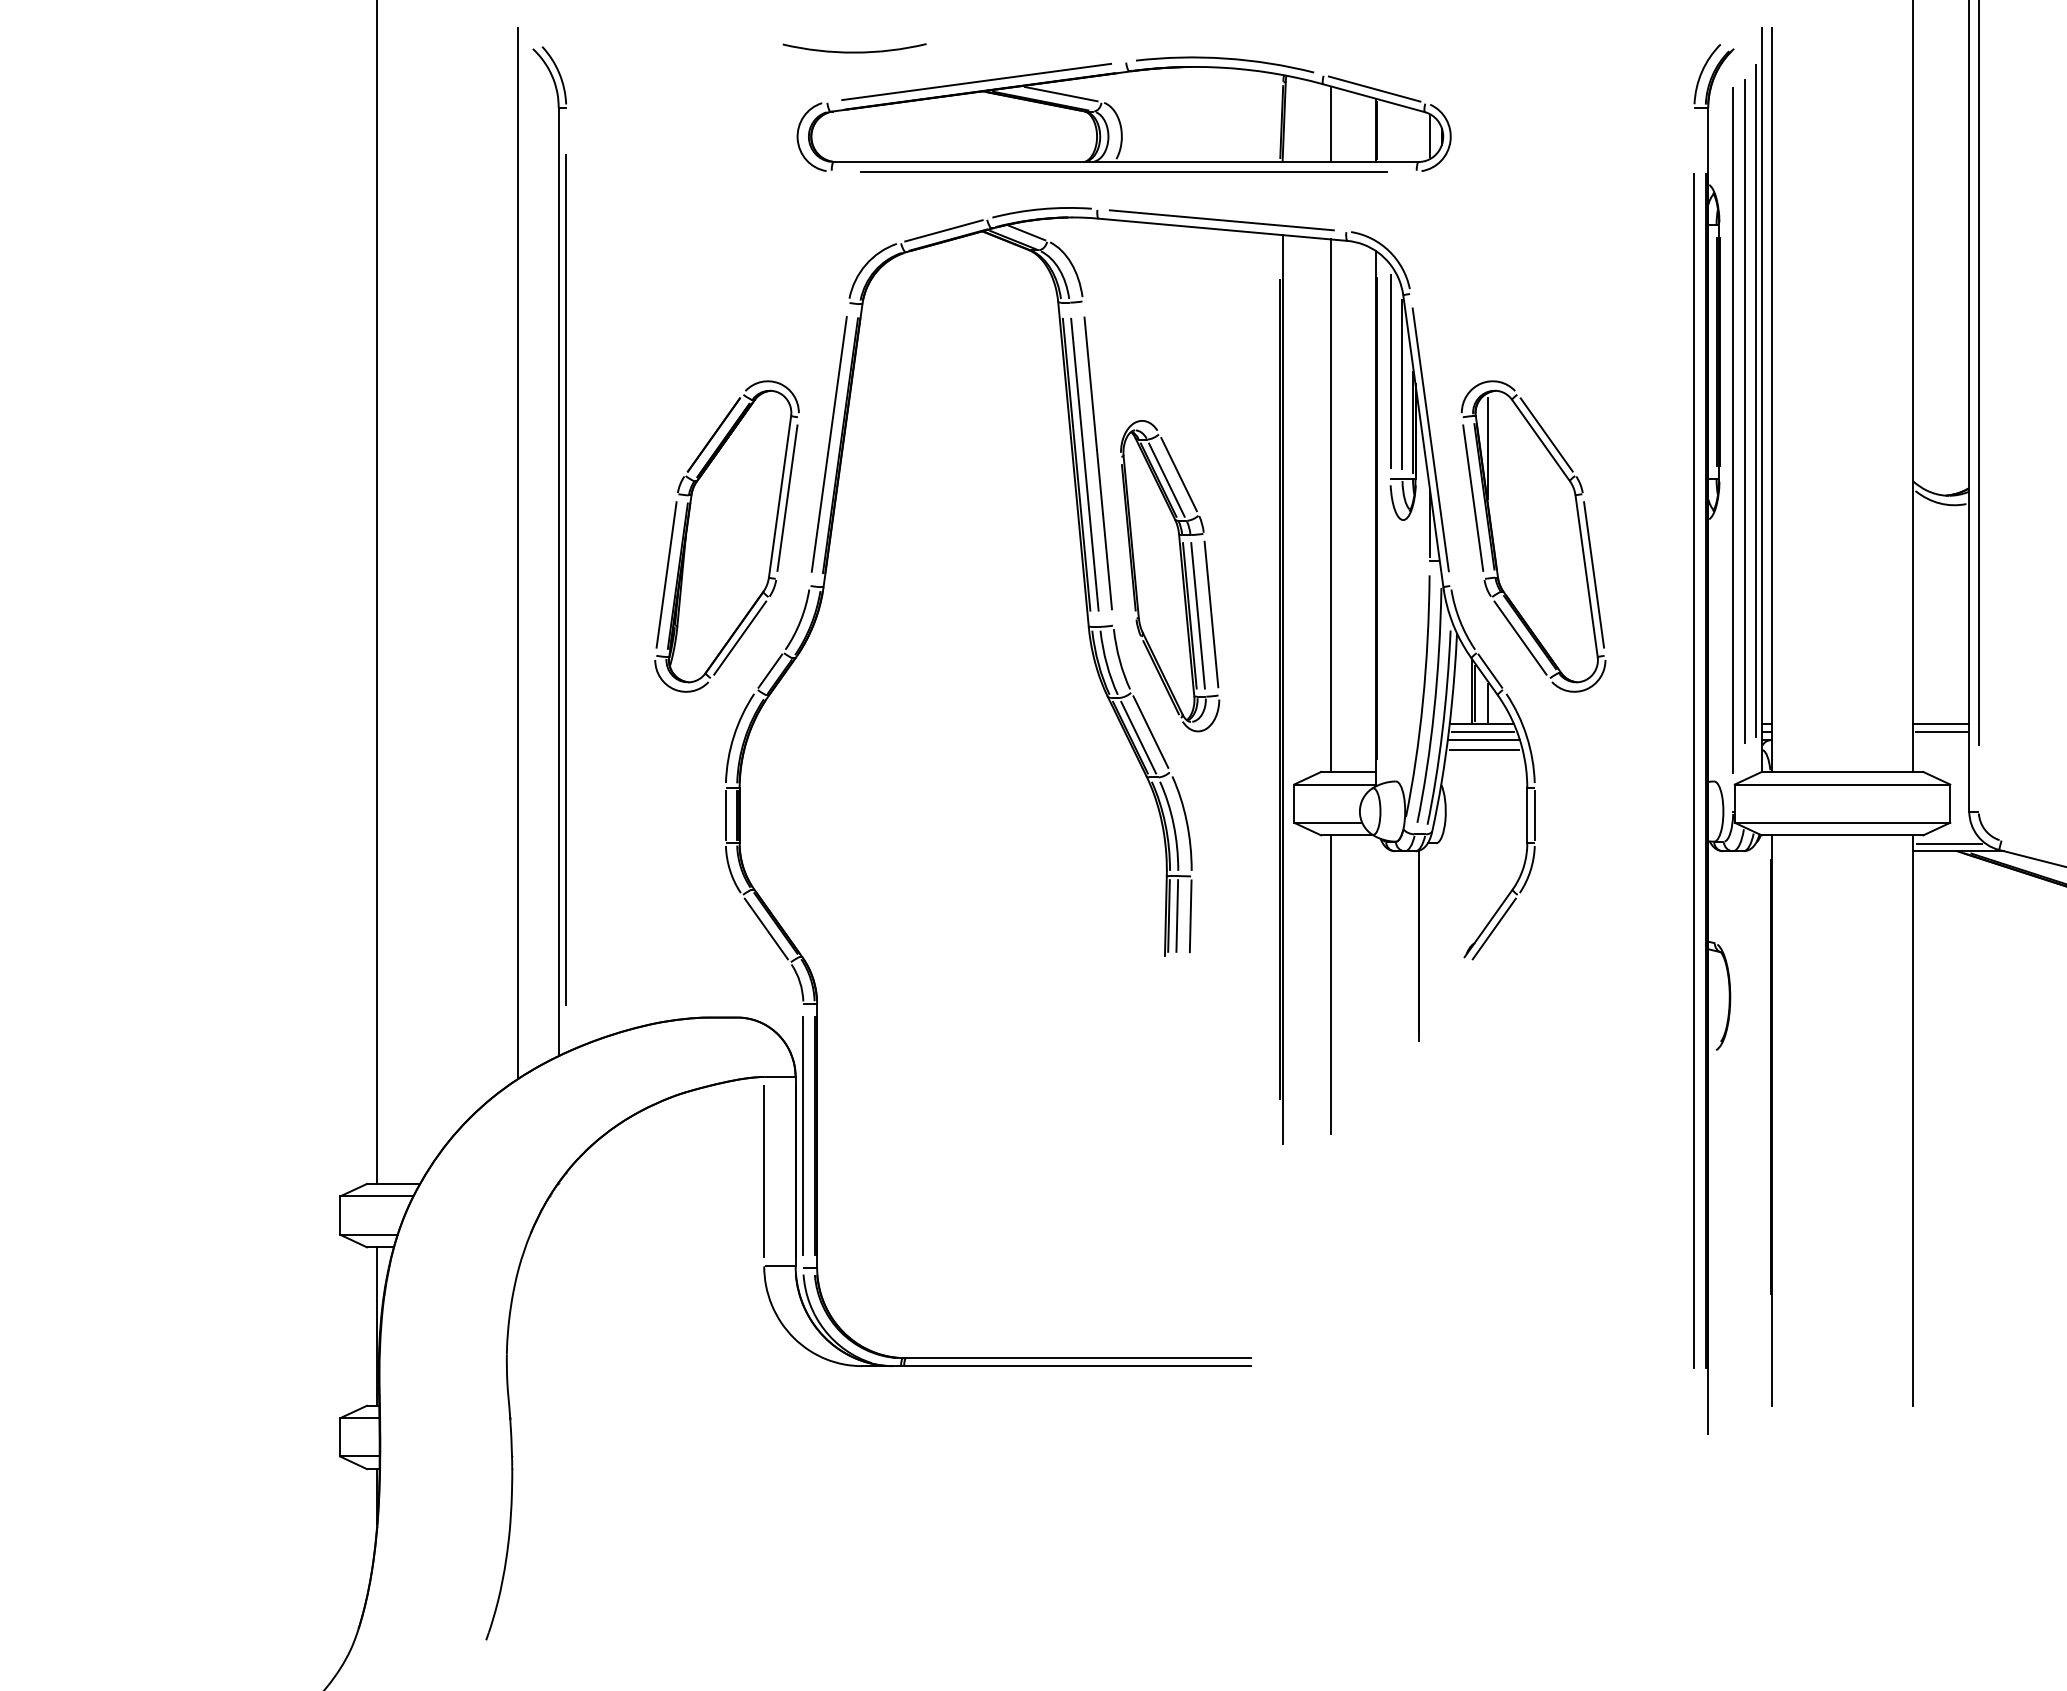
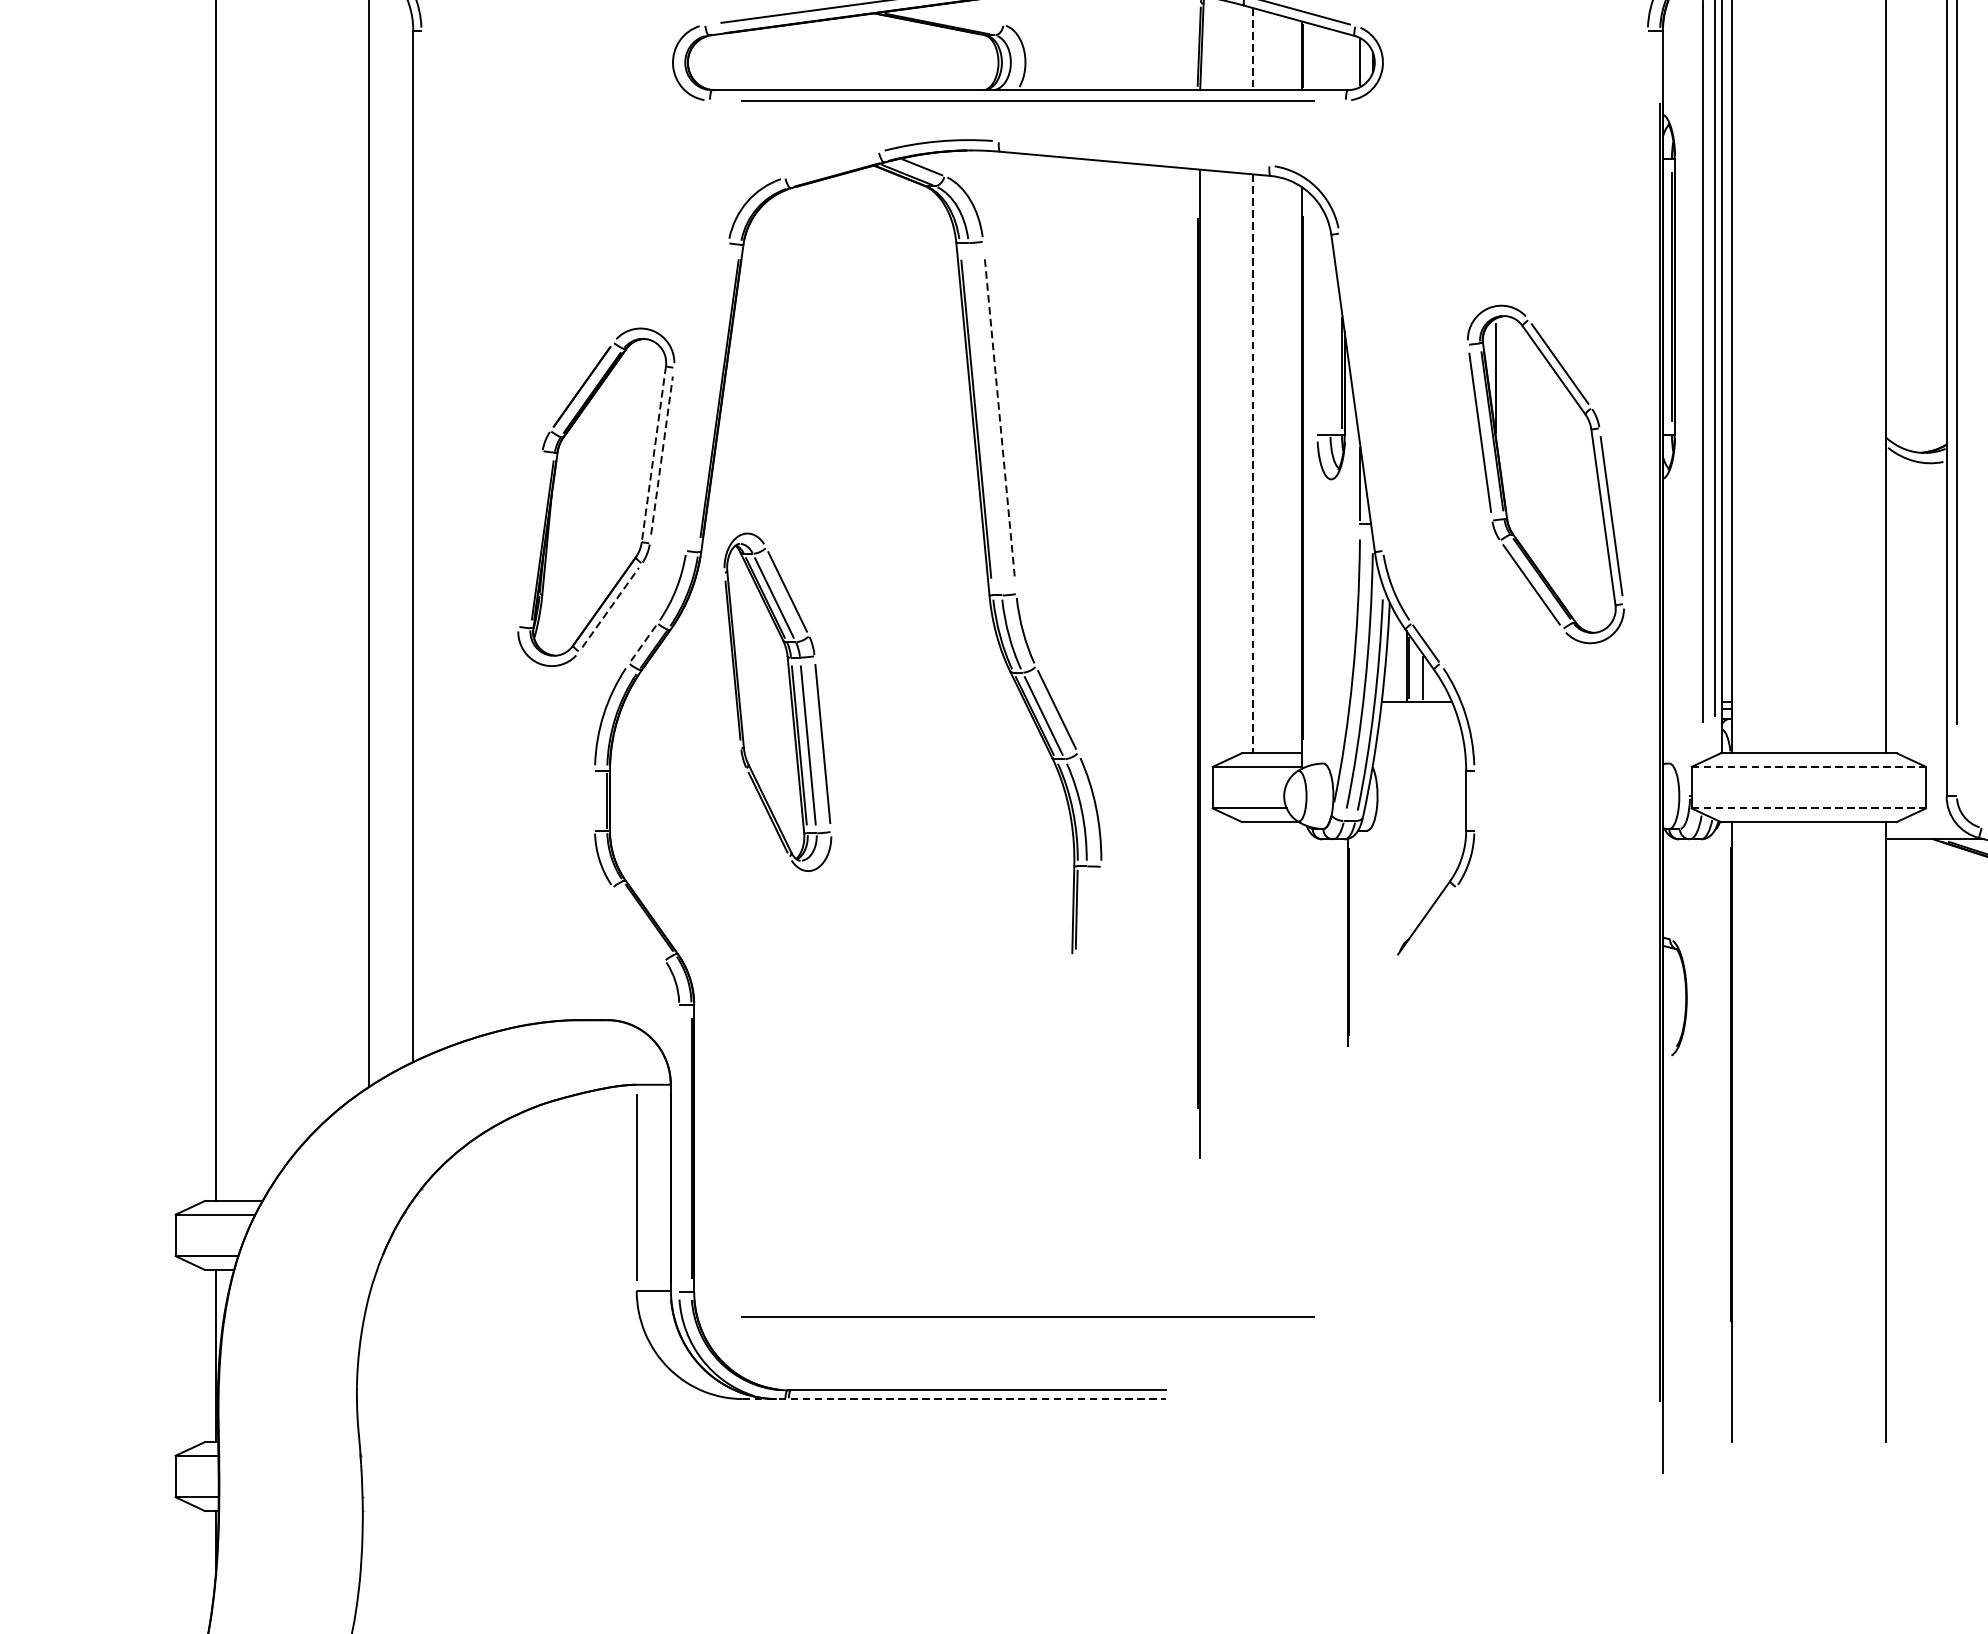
line: (1060, 94) -> (958, 16), removed
line: (1331, 124) -> (1253, 49), solid -> dashed
line: (1221, 220) -> (1133, 153), removed
line: (943, 230) -> (831, 164), removed
line: (1390, 371) -> (1317, 317), removed
line: (1402, 384) -> (1330, 332), removed
line: (1733, 430) -> (1690, 382), removed
line: (1430, 439) -> (1360, 391), removed
line: (828, 444) -> (706, 397), removed
line: (1098, 463) -> (1000, 417), solid -> dashed
line: (1084, 464) -> (984, 418), removed
line: (780, 496) -> (654, 453), solid -> dashed
line: (787, 497) -> (662, 454), solid -> dashed
line: (1331, 506) -> (1253, 464), solid -> dashed
part: (1533, 536) -> (1545, 474), moved
line: (666, 574) -> (530, 538), removed
part: (1170, 576) -> (778, 702), moved
line: (566, 580) -> (421, 545), removed
line: (740, 638) -> (610, 608), solid -> dashed
line: (770, 671) -> (643, 643), solid -> dashed
line: (1941, 724) -> (1916, 701), removed
line: (1482, 731) -> (1417, 709), removed
line: (1940, 731) -> (1915, 709), removed
line: (1483, 740) -> (1418, 718), removed
line: (1484, 749) -> (1419, 728), removed
line: (1694, 770) -> (1647, 751), removed
line: (1842, 784) -> (1808, 766), solid -> dashed
line: (725, 815) -> (594, 800), removed
line: (1534, 815) -> (1473, 800), removed
line: (1842, 822) -> (1808, 808), solid -> dashed
line: (1949, 843) -> (1925, 830), removed
line: (1177, 915) -> (1085, 909), removed
line: (1190, 916) -> (1100, 910), removed
line: (765, 928) -> (638, 923), removed
line: (1493, 928) -> (1429, 923), removed
line: (1331, 984) -> (1253, 984), removed
line: (803, 1135) -> (679, 1148), removed
line: (1123, 1290) -> (1027, 1316), added
line: (1056, 1366) -> (954, 1399), solid -> dashed

